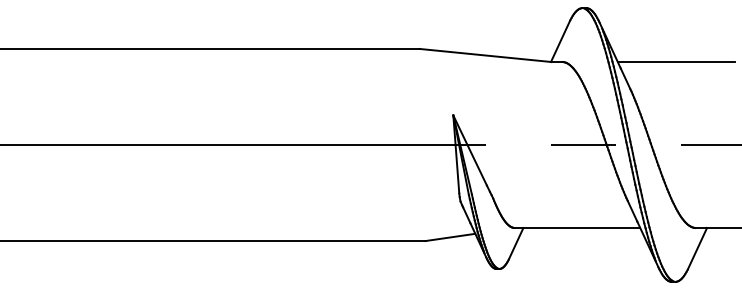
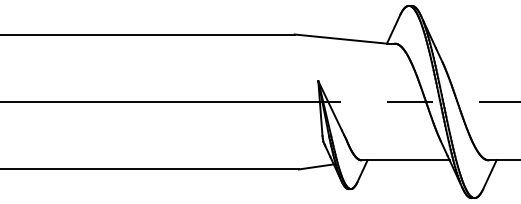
line: (675, 61) -> (474, 43), removed

